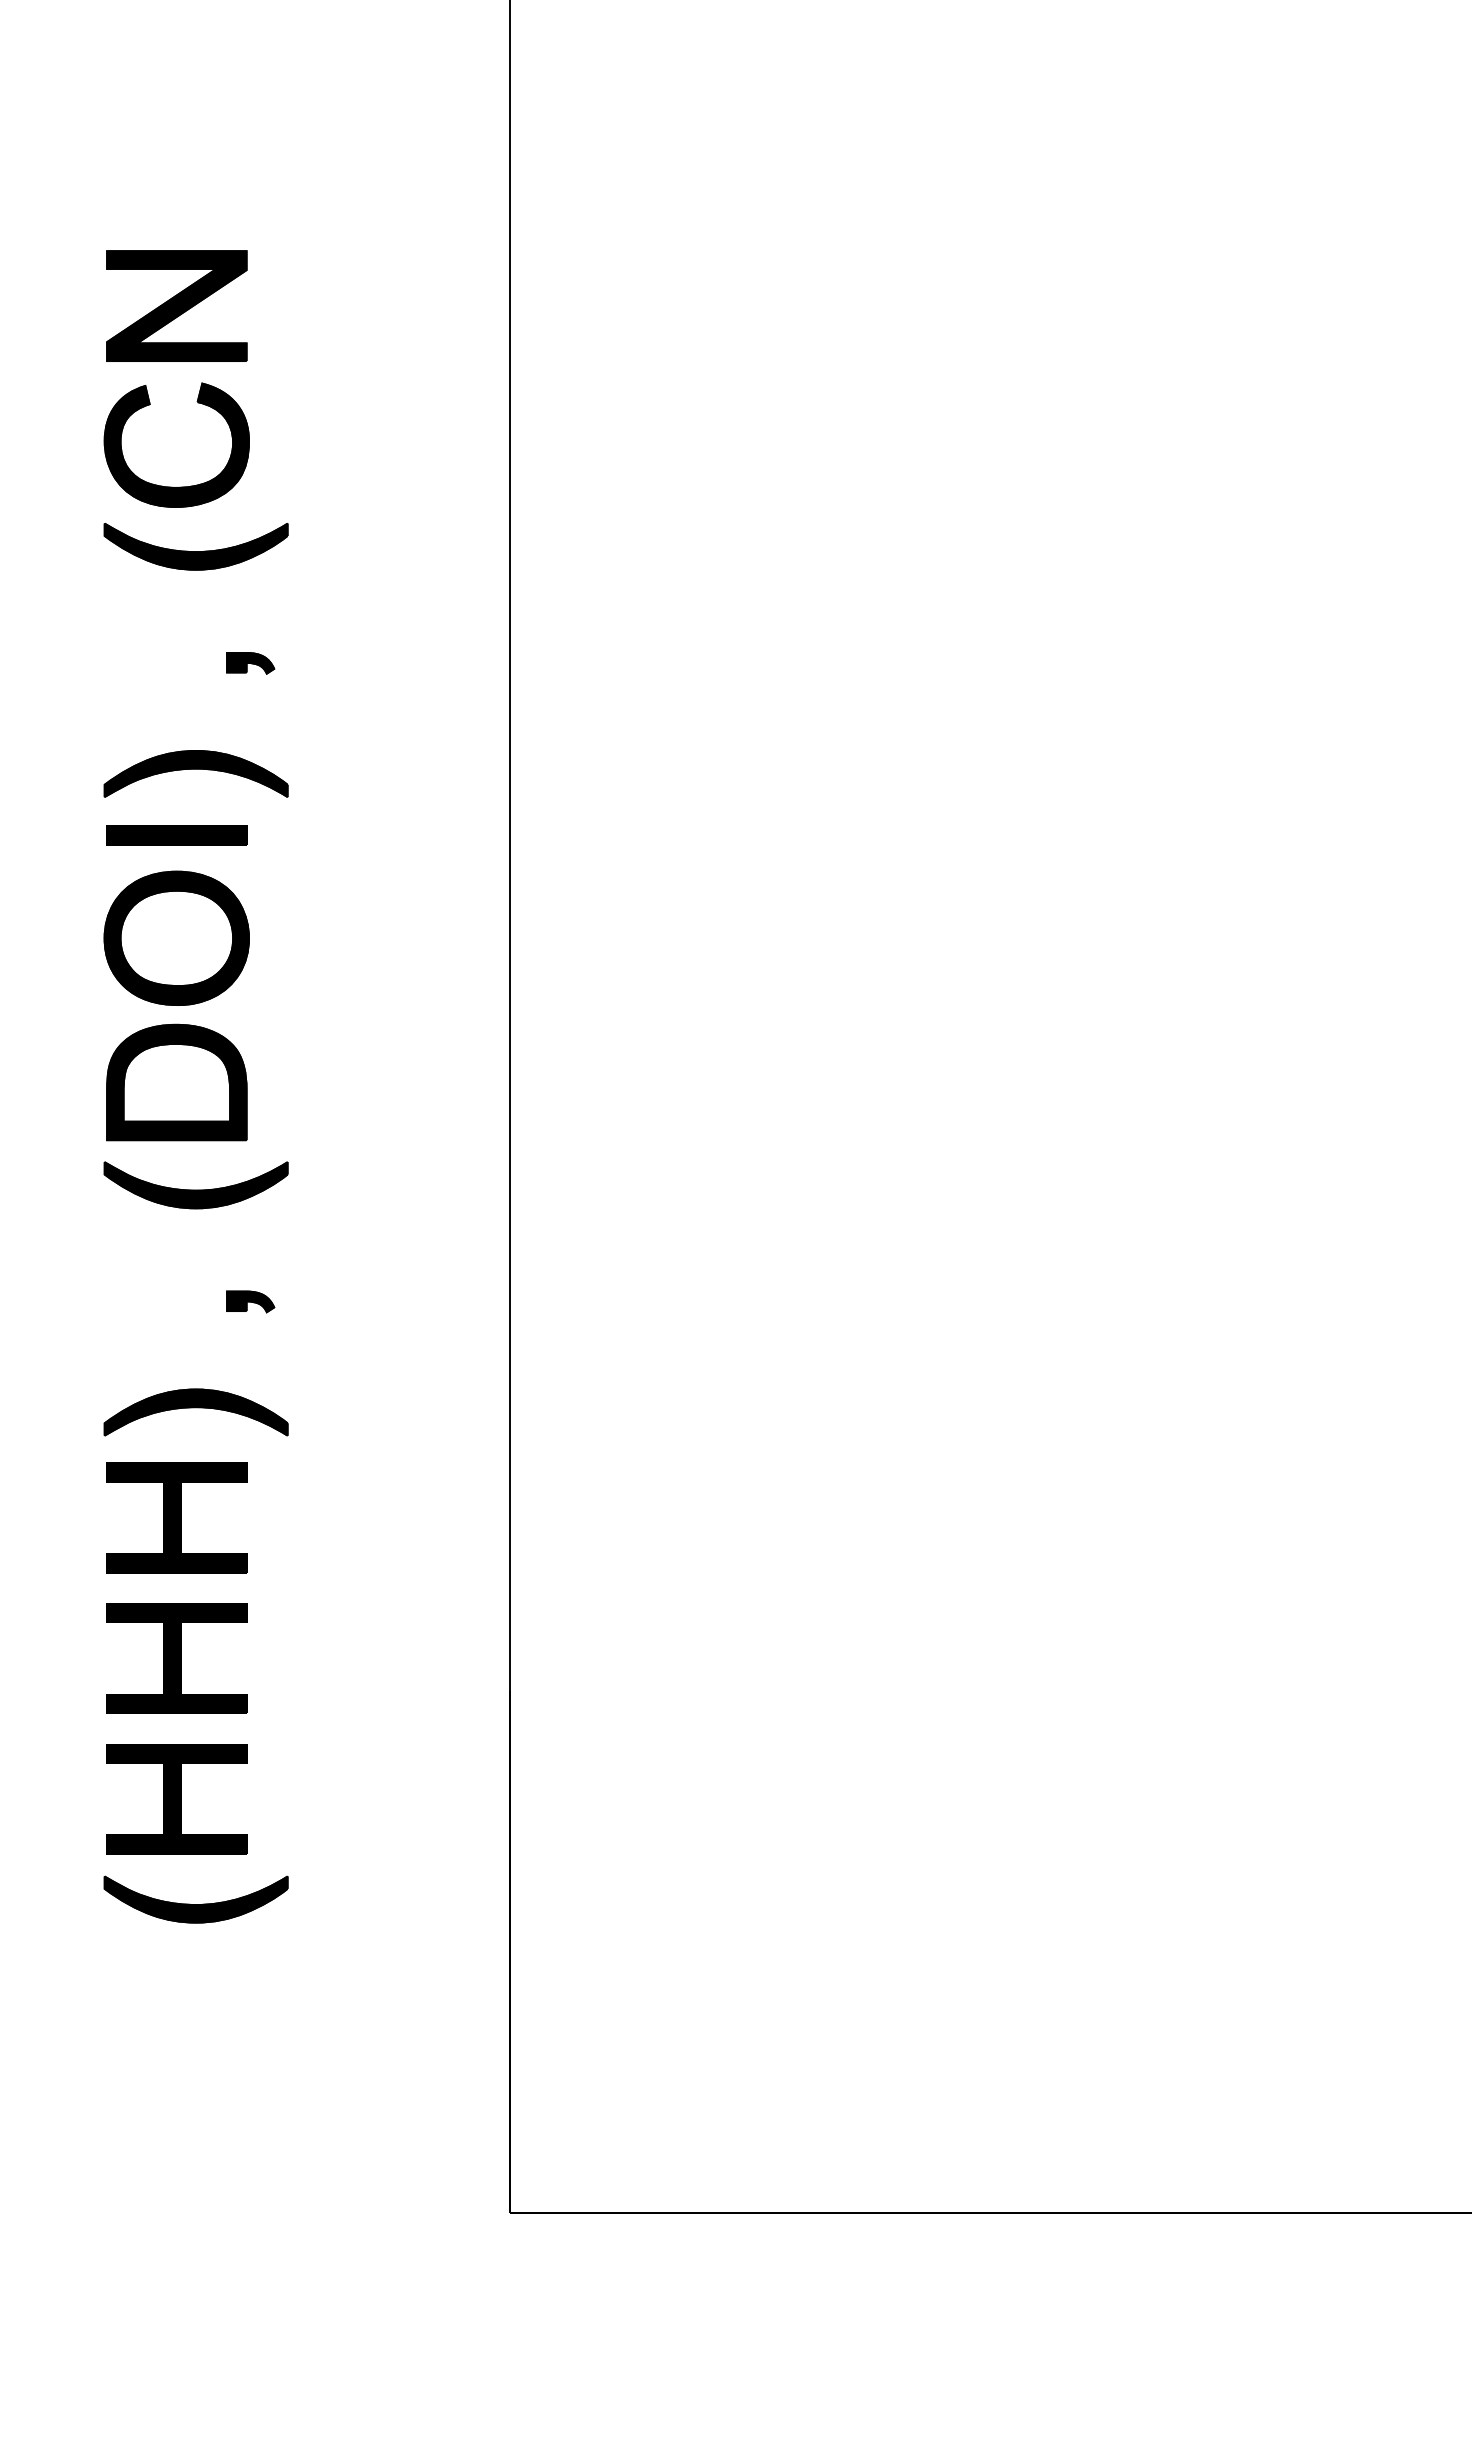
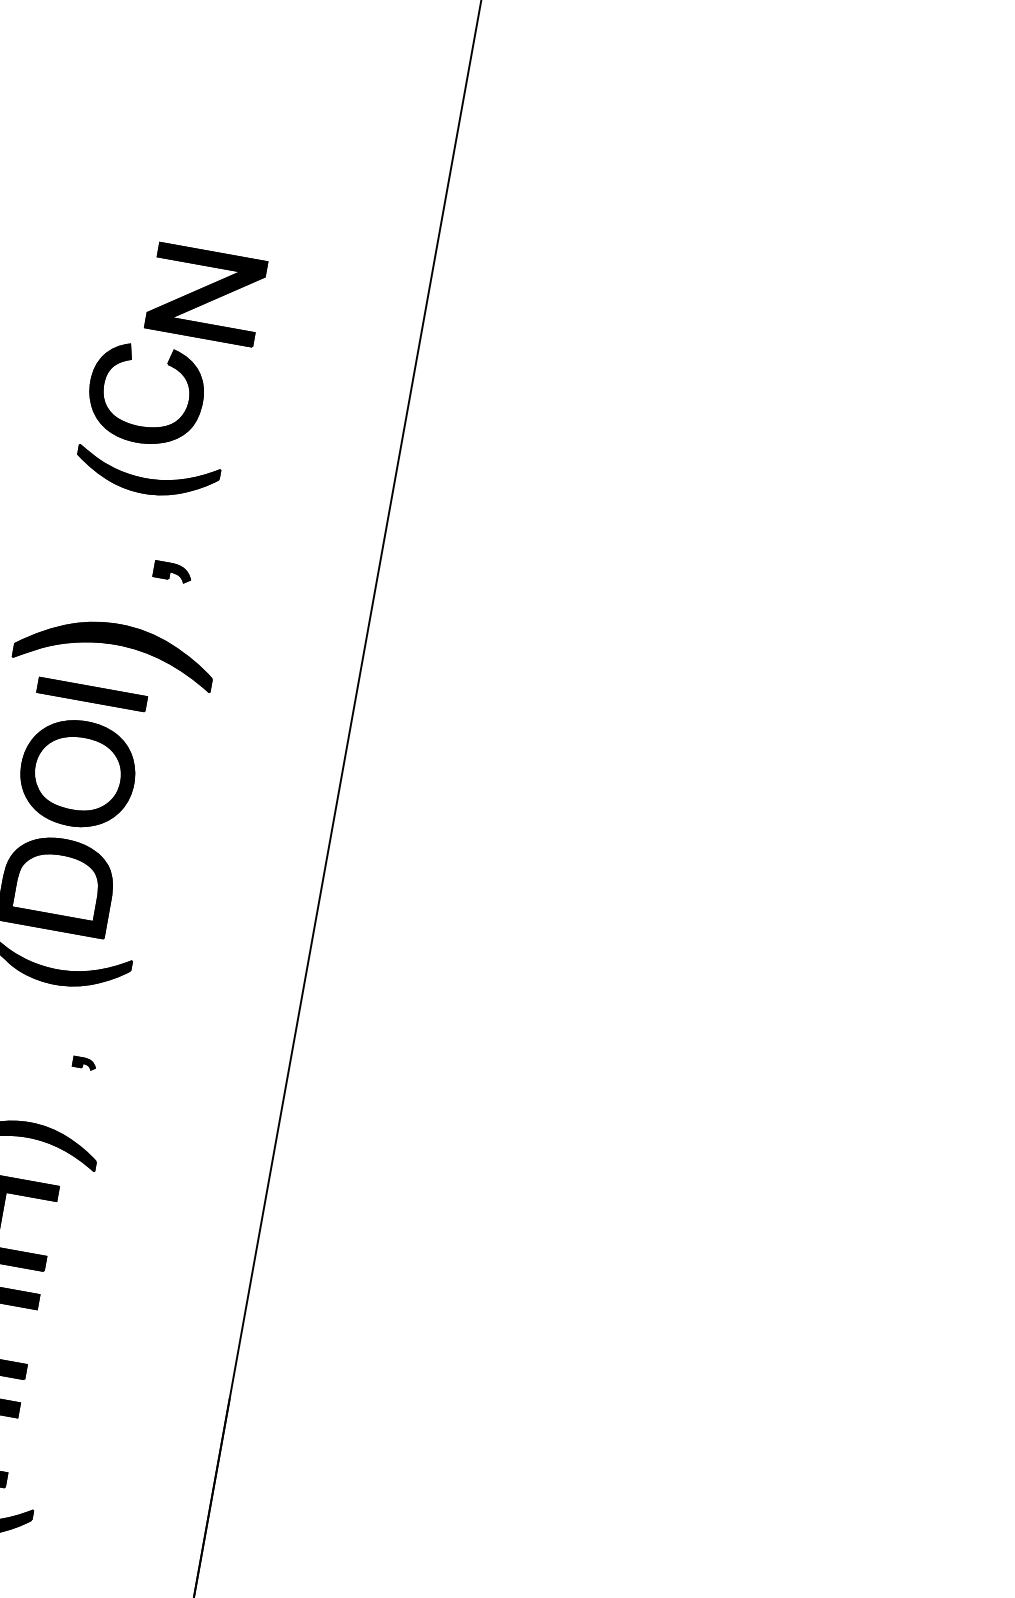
part: (176, 305) -> (205, 294), moved
part: (195, 773) -> (115, 649), size x1.4
part: (250, 1301) -> (84, 1063), size x0.6

